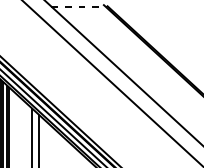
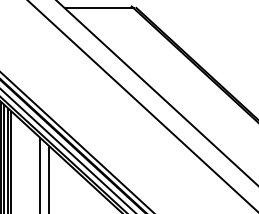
line: (79, 6) -> (100, 8), dashed -> solid

